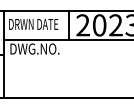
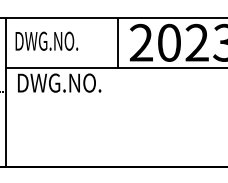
text: (36, 23) -> (62, 39), DRWN DATE -> DWG.NO.

